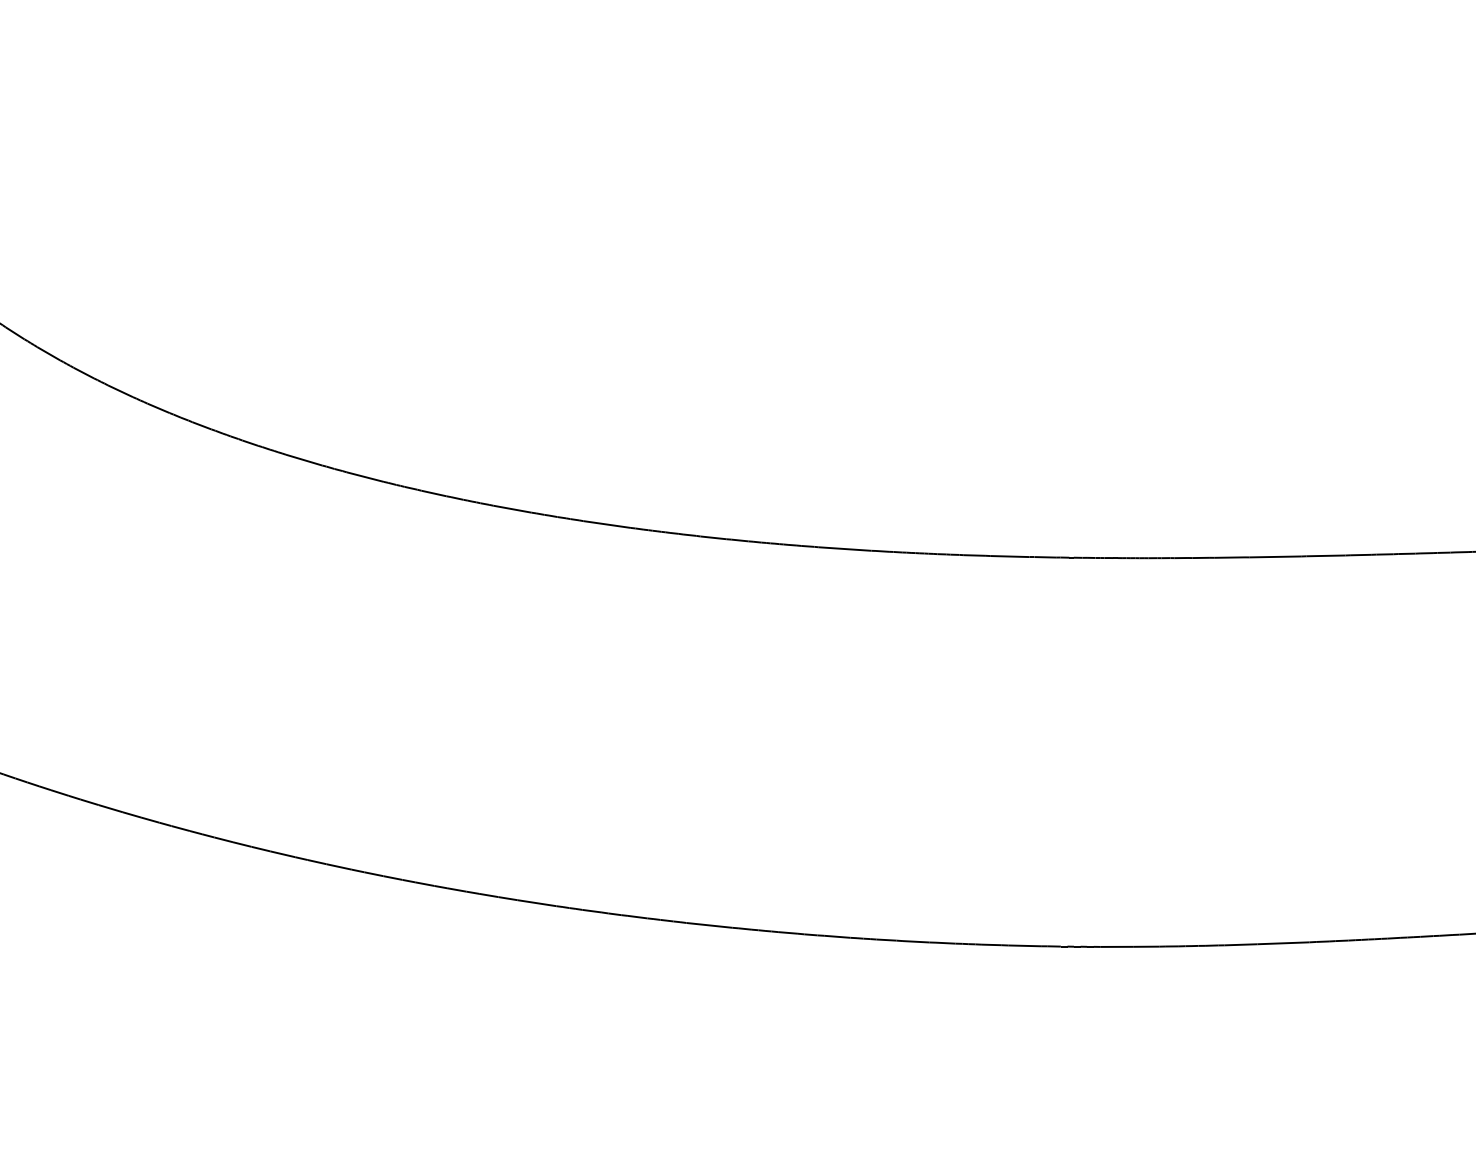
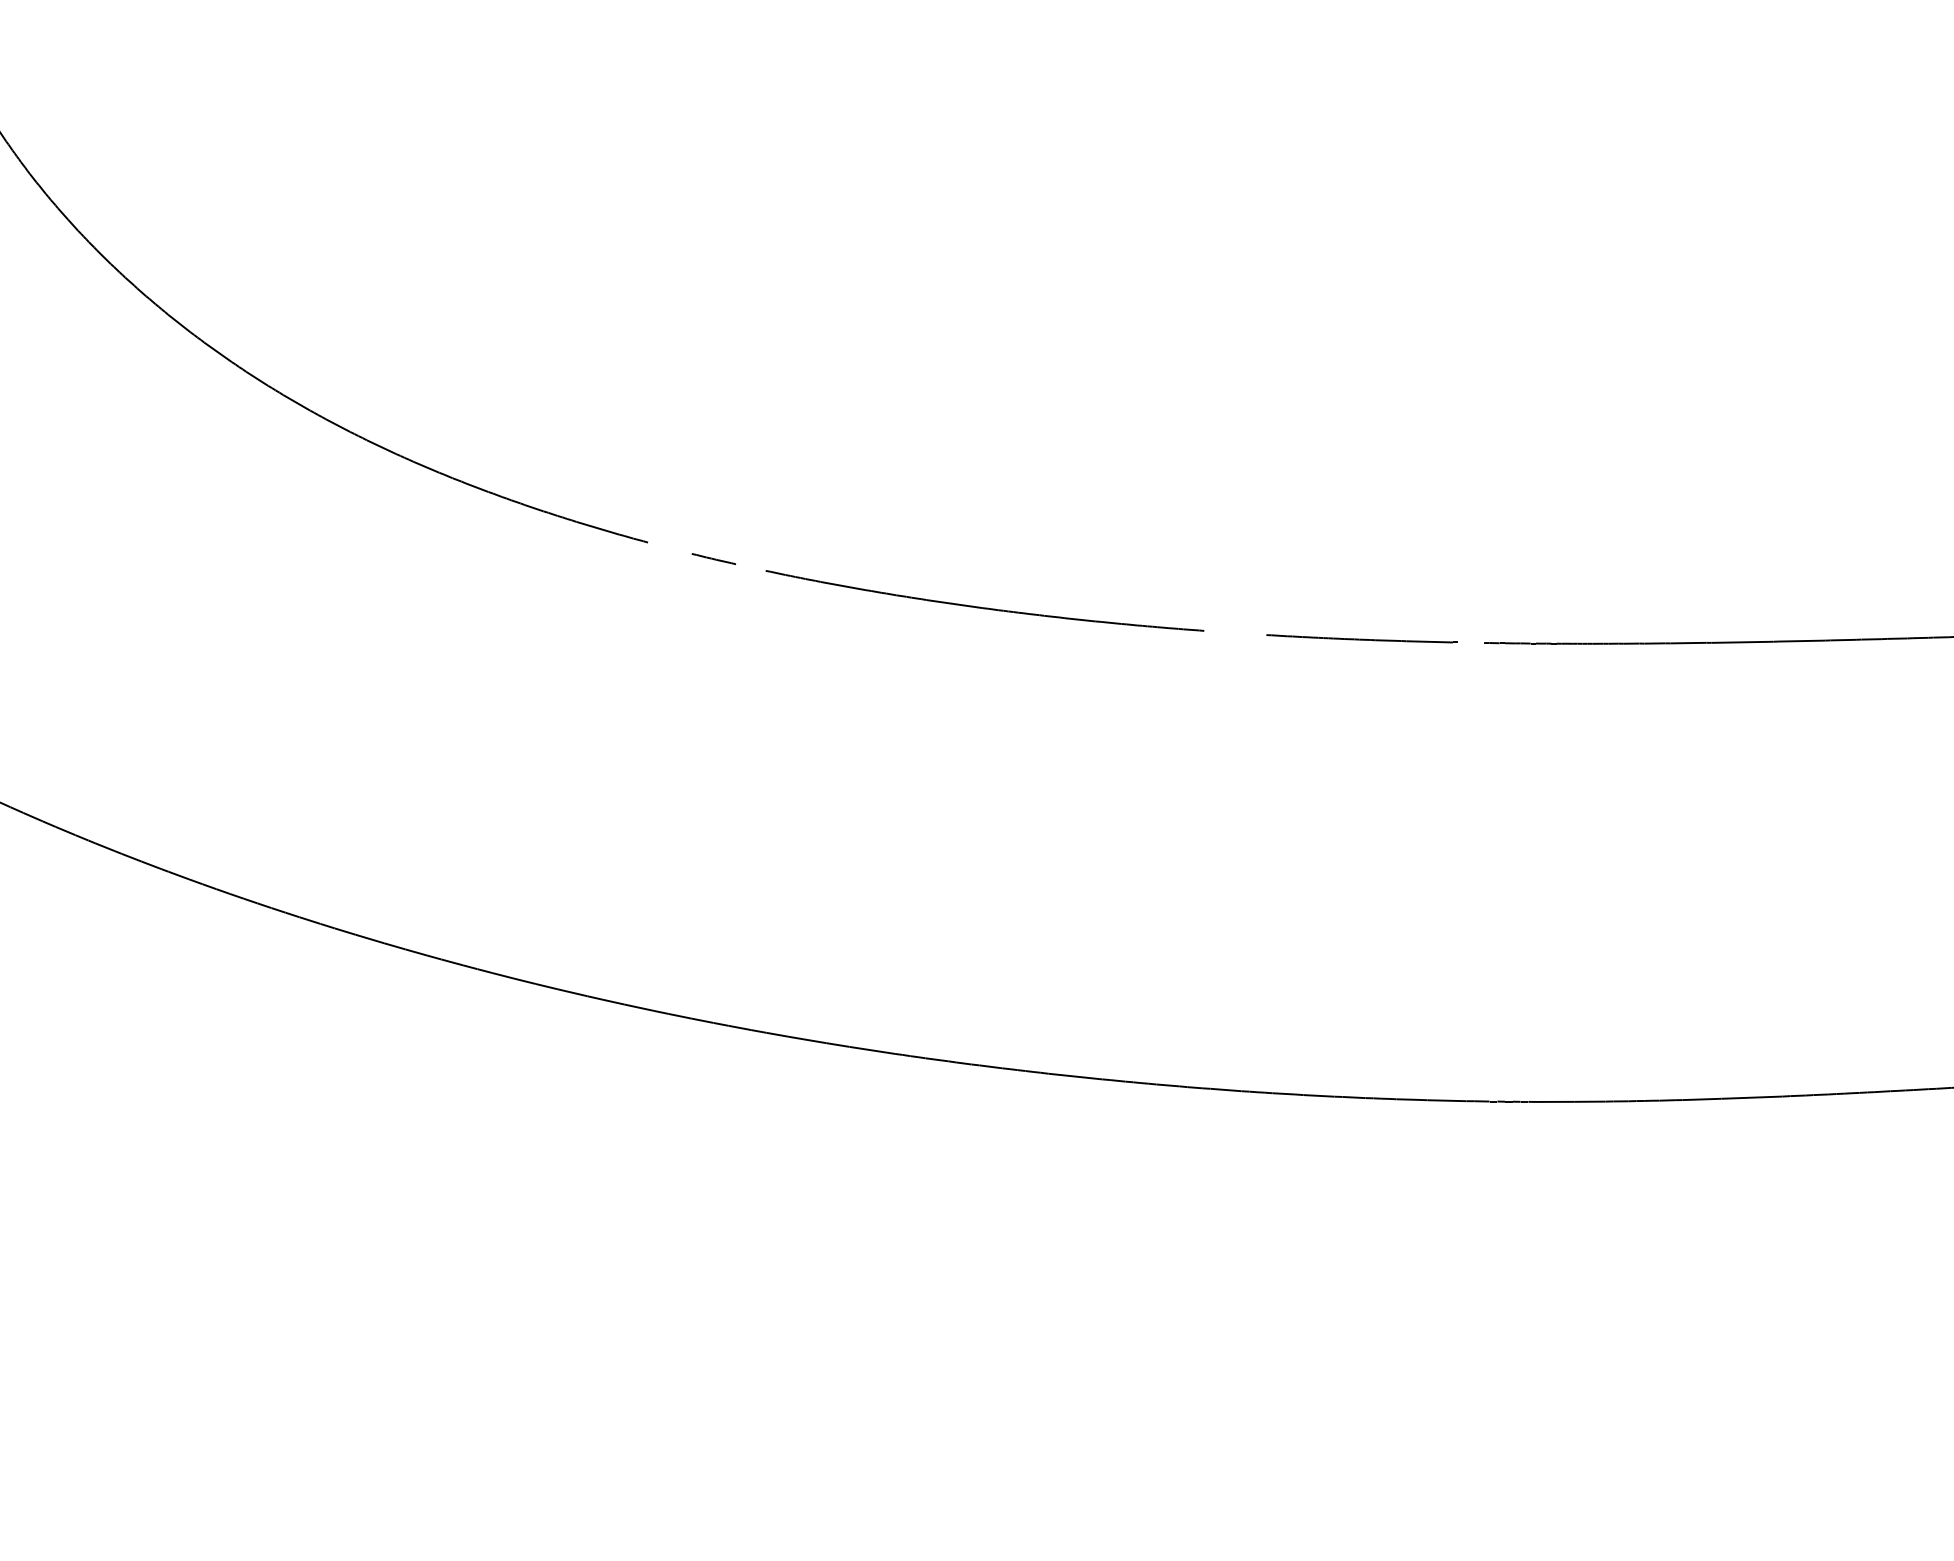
line: (364, 476) -> (669, 547), removed
line: (433, 493) -> (750, 567), removed
line: (845, 548) -> (1235, 632), removed
line: (1045, 557) -> (1471, 642), removed

